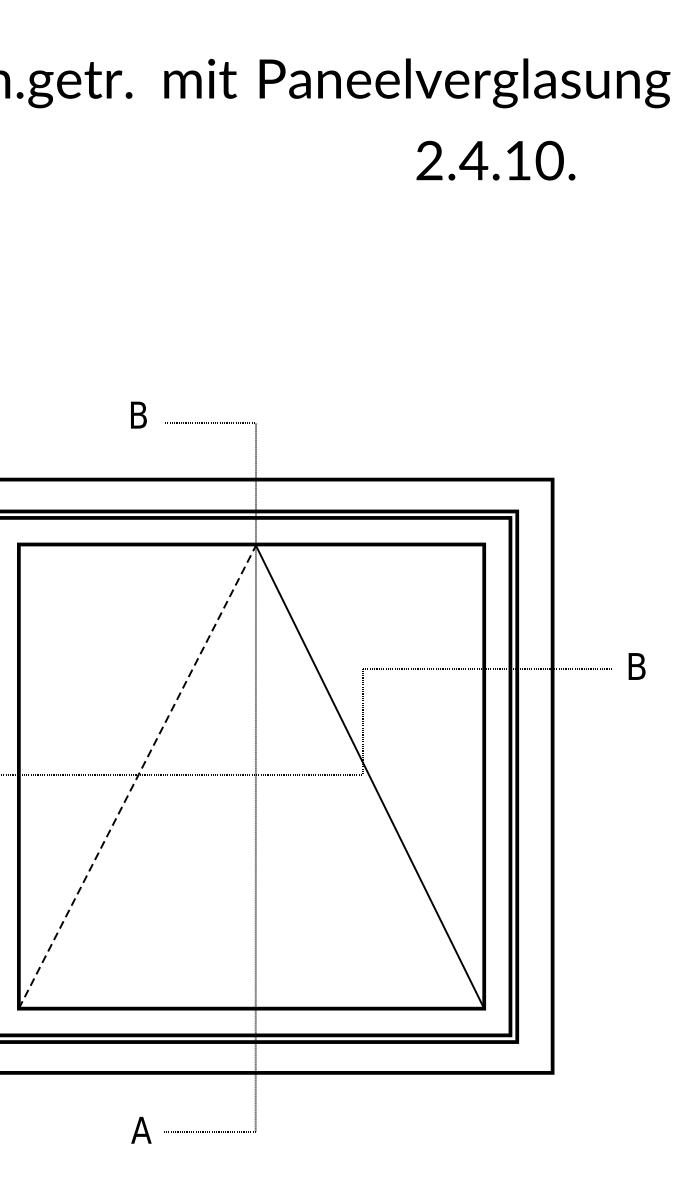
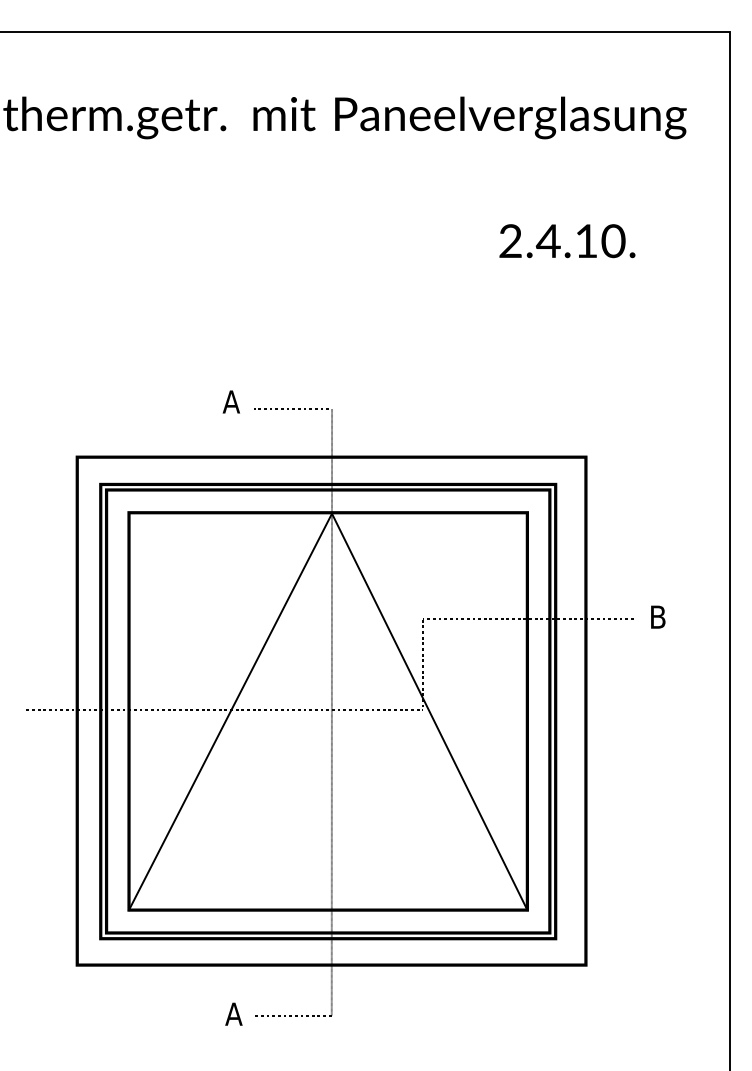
text: (496, 161) -> (567, 241), moved
text: (137, 414) -> (230, 401), B -> A
line: (137, 776) -> (230, 711), dashed -> solid

